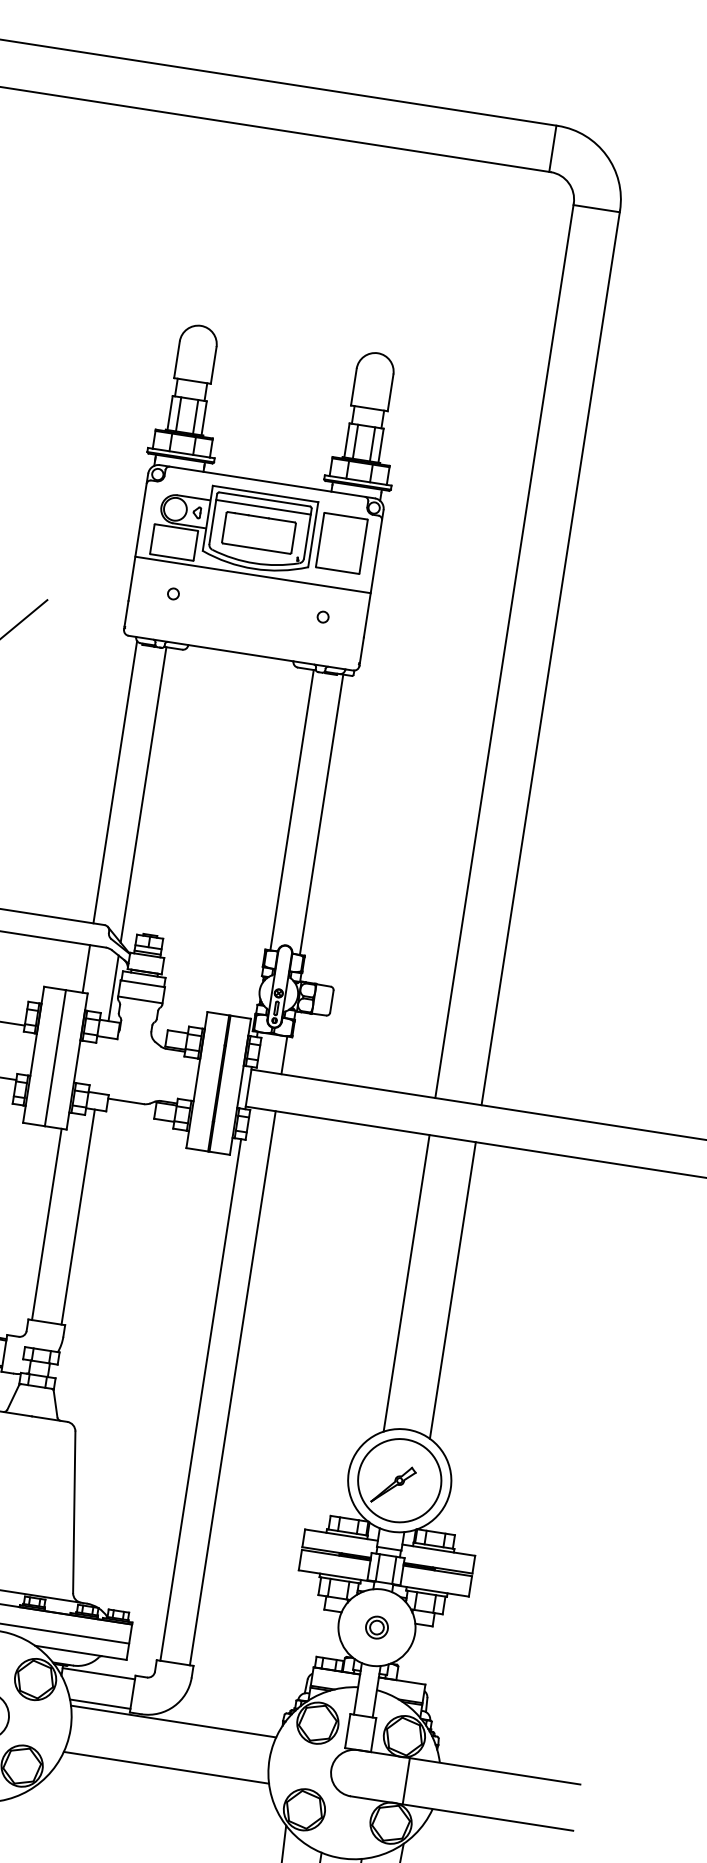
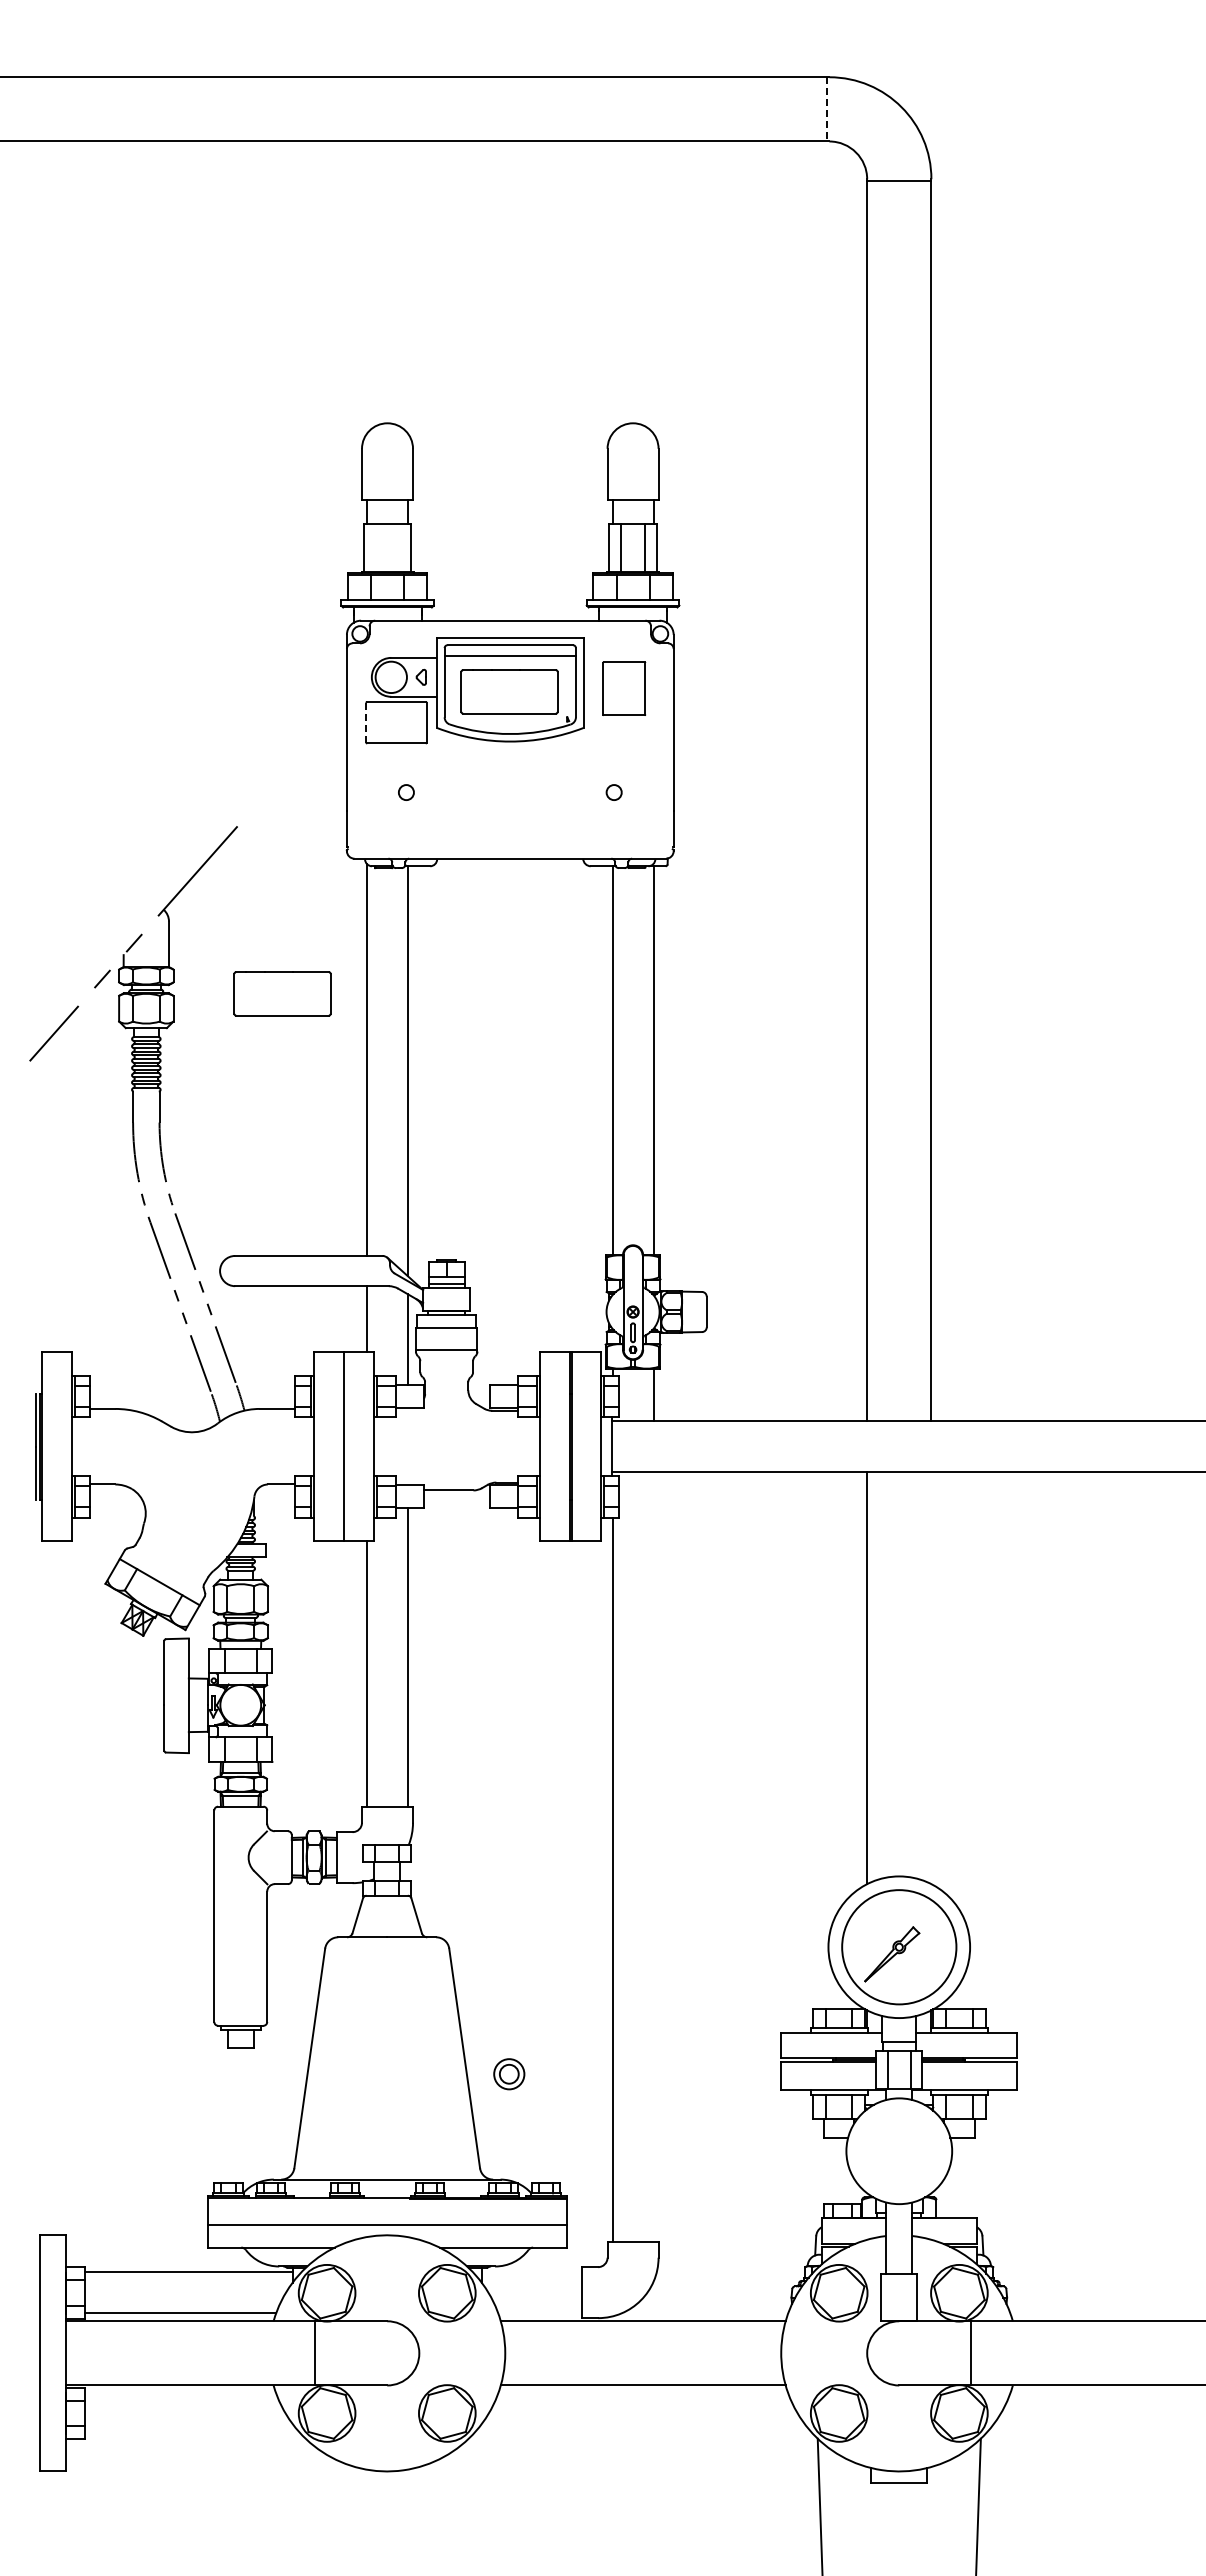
line: (552, 148) -> (827, 109), solid -> dashed
line: (178, 414) -> (375, 547), removed
line: (195, 416) -> (399, 547), removed
line: (152, 539) -> (366, 722), solid -> dashed
part: (342, 543) -> (624, 688), size x0.7
line: (252, 575) -> (509, 750), removed
part: (61, 724) -> (282, 993), added
line: (452, 1290) -> (931, 1678), removed
line: (232, 1387) -> (653, 1856), removed
part: (377, 1627) -> (509, 2074), moved
line: (98, 1673) -> (531, 2272), removed
line: (100, 1704) -> (540, 2313), removed

